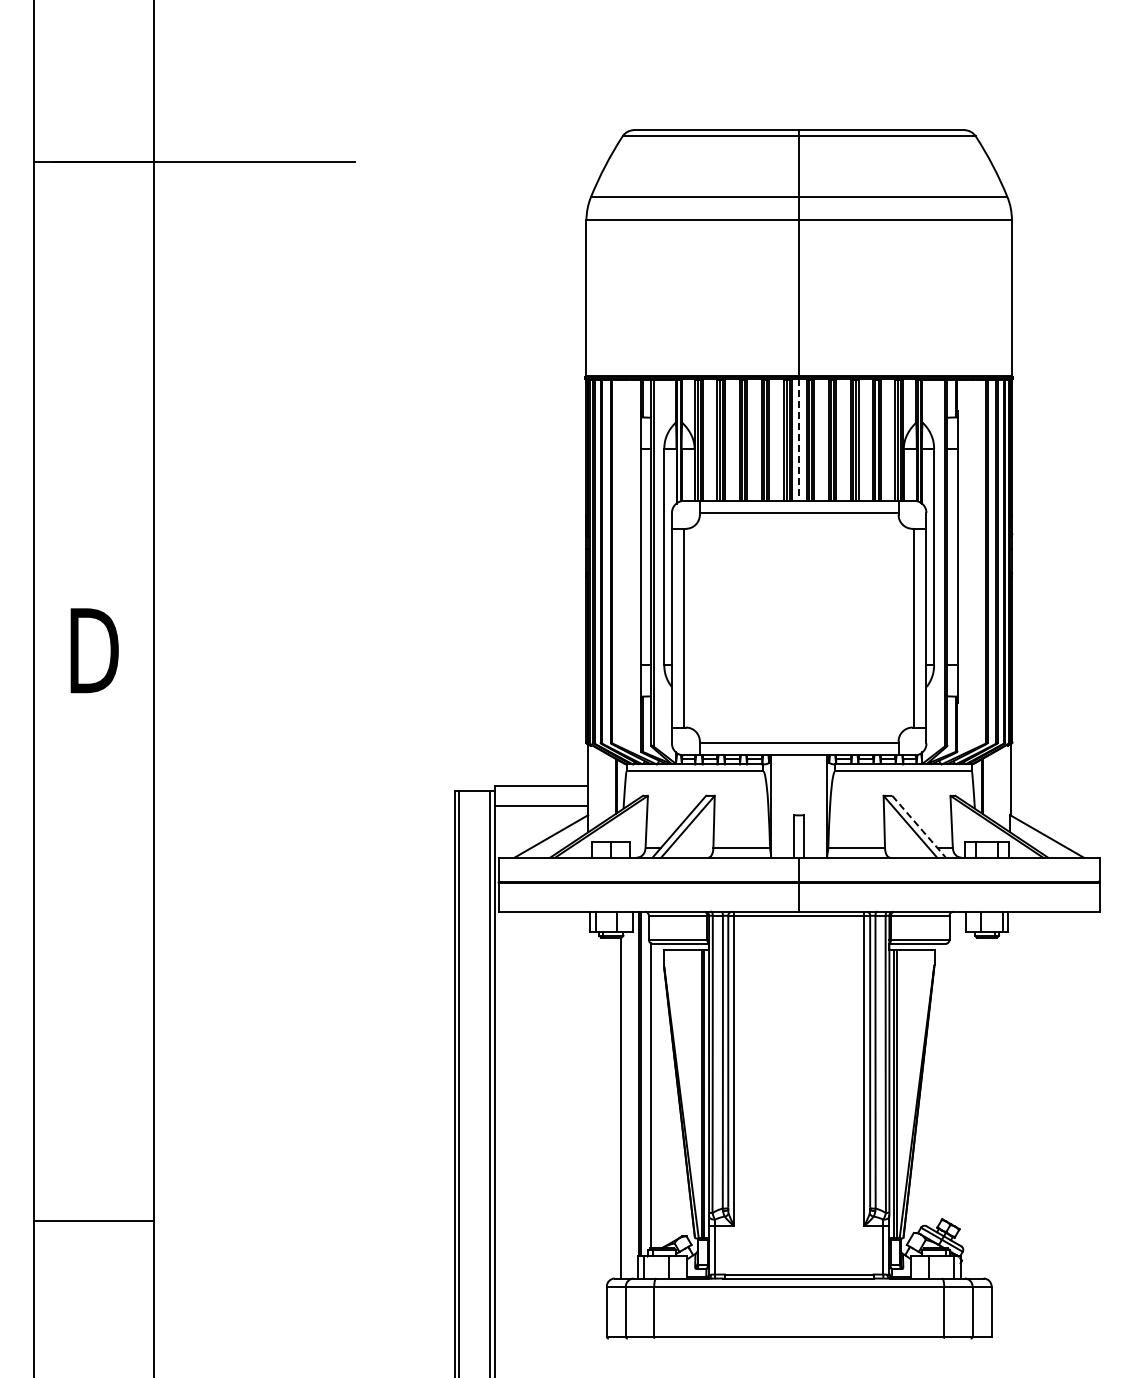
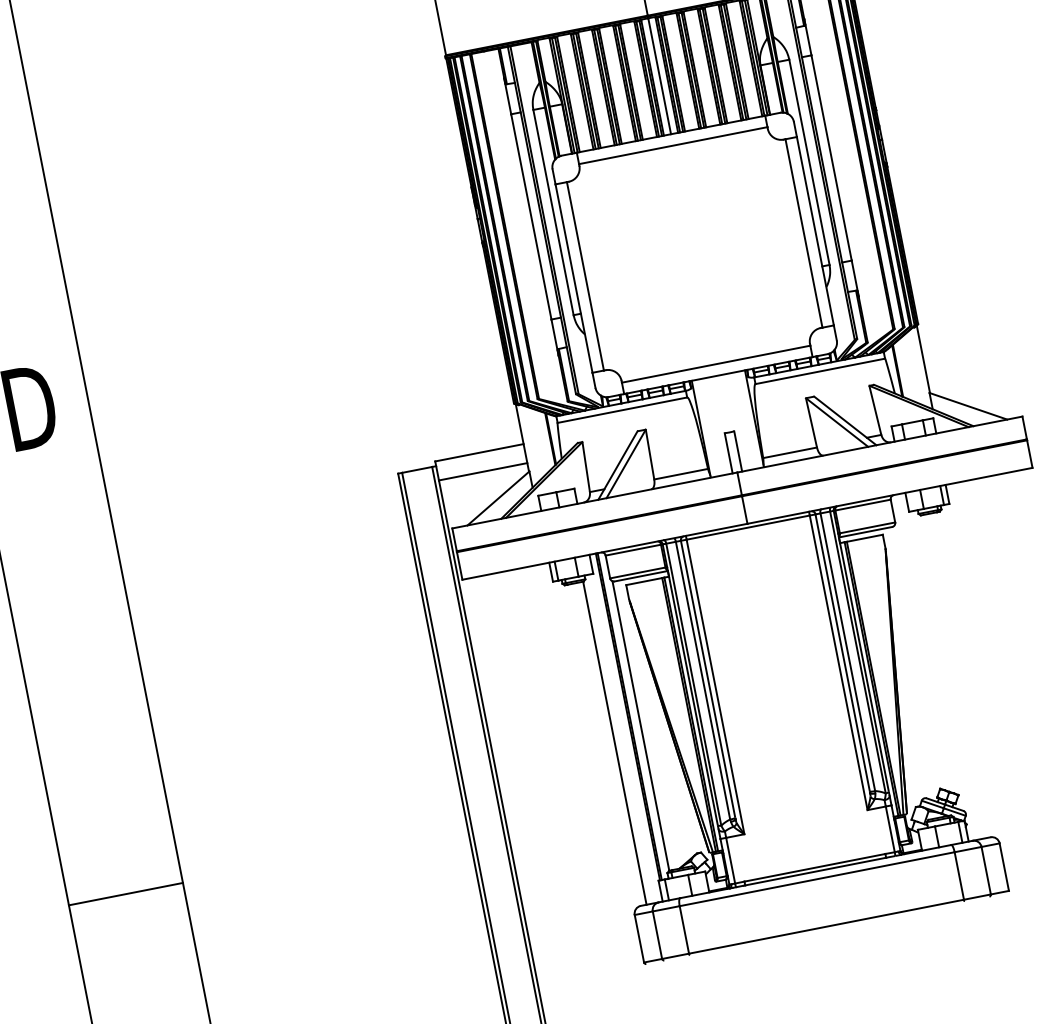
line: (799, 440) -> (660, 76), dashed -> solid
line: (919, 826) -> (845, 420), dashed -> solid
line: (94, 1221) -> (126, 894), moved

